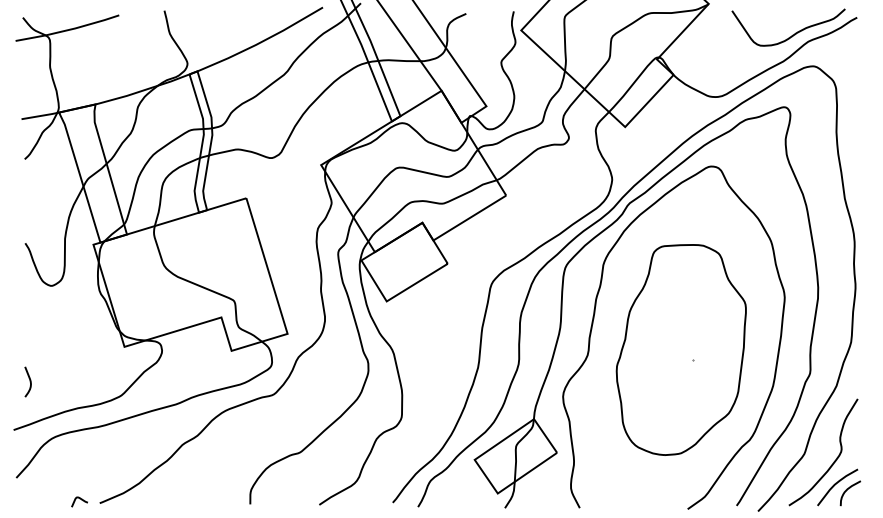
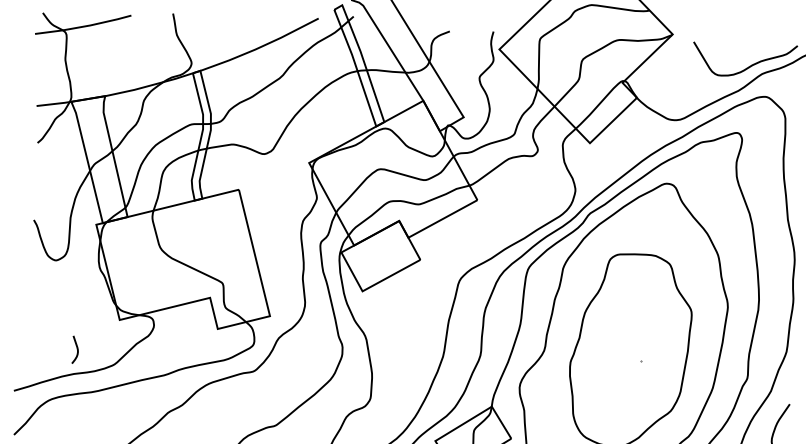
curve: (29, 381) -> (76, 349), moved

